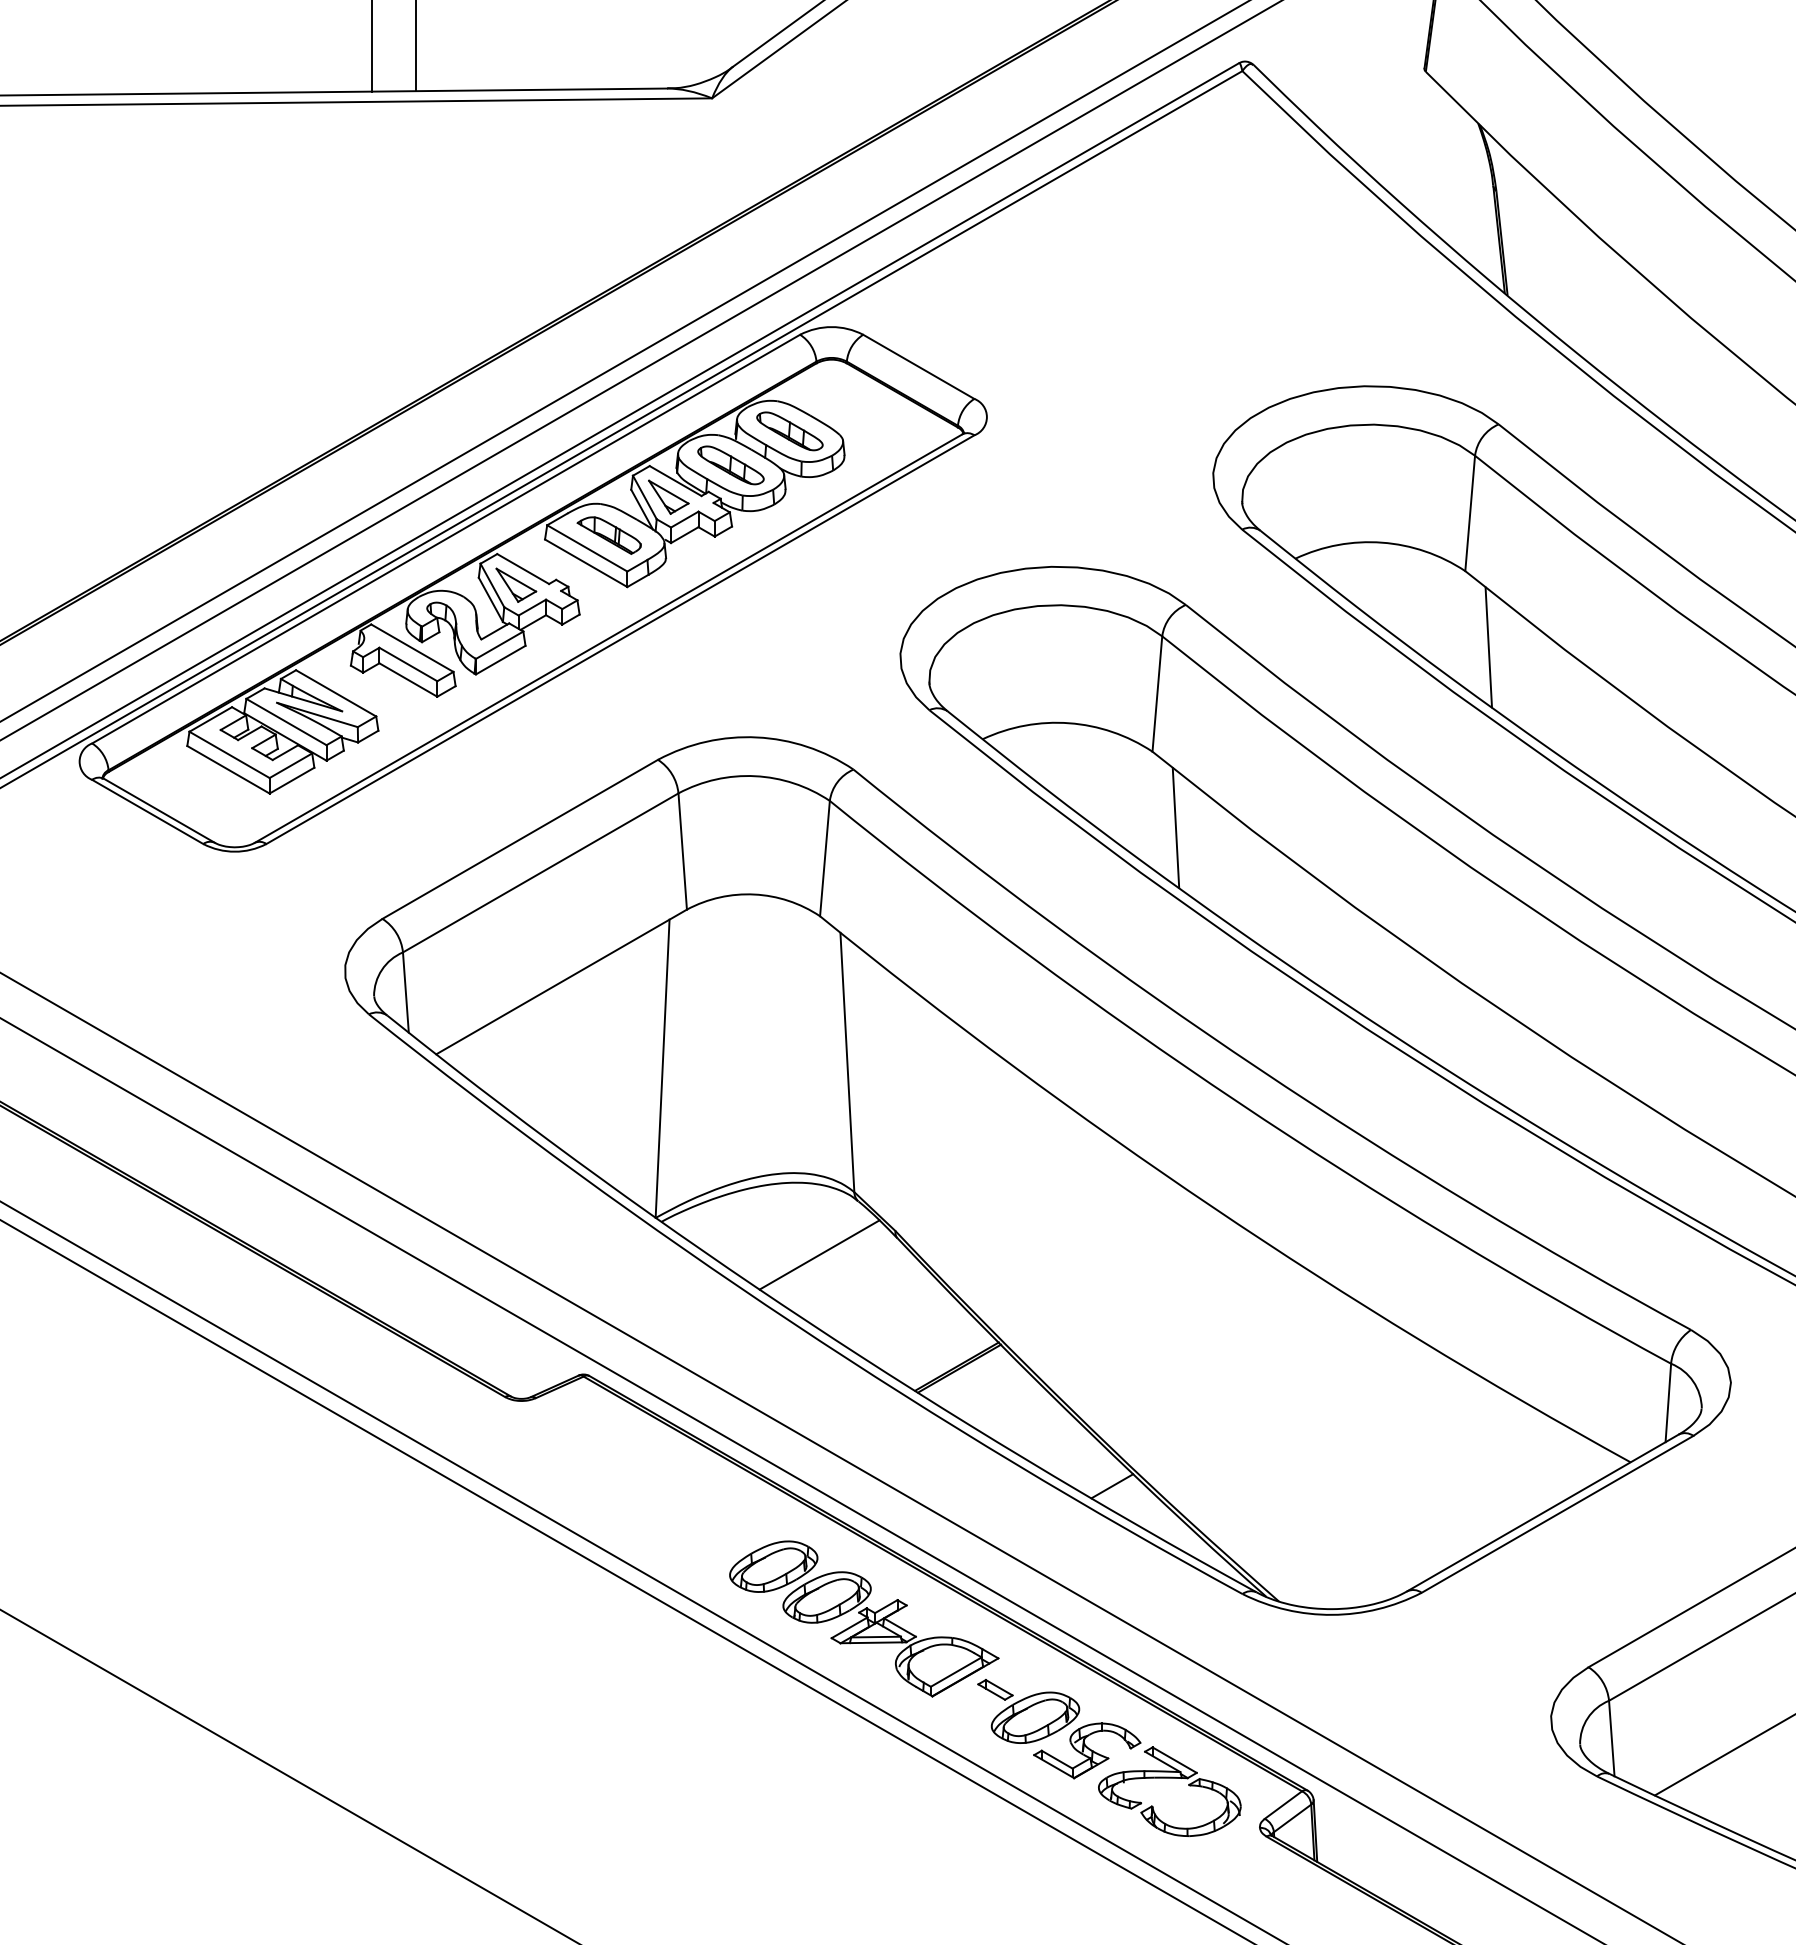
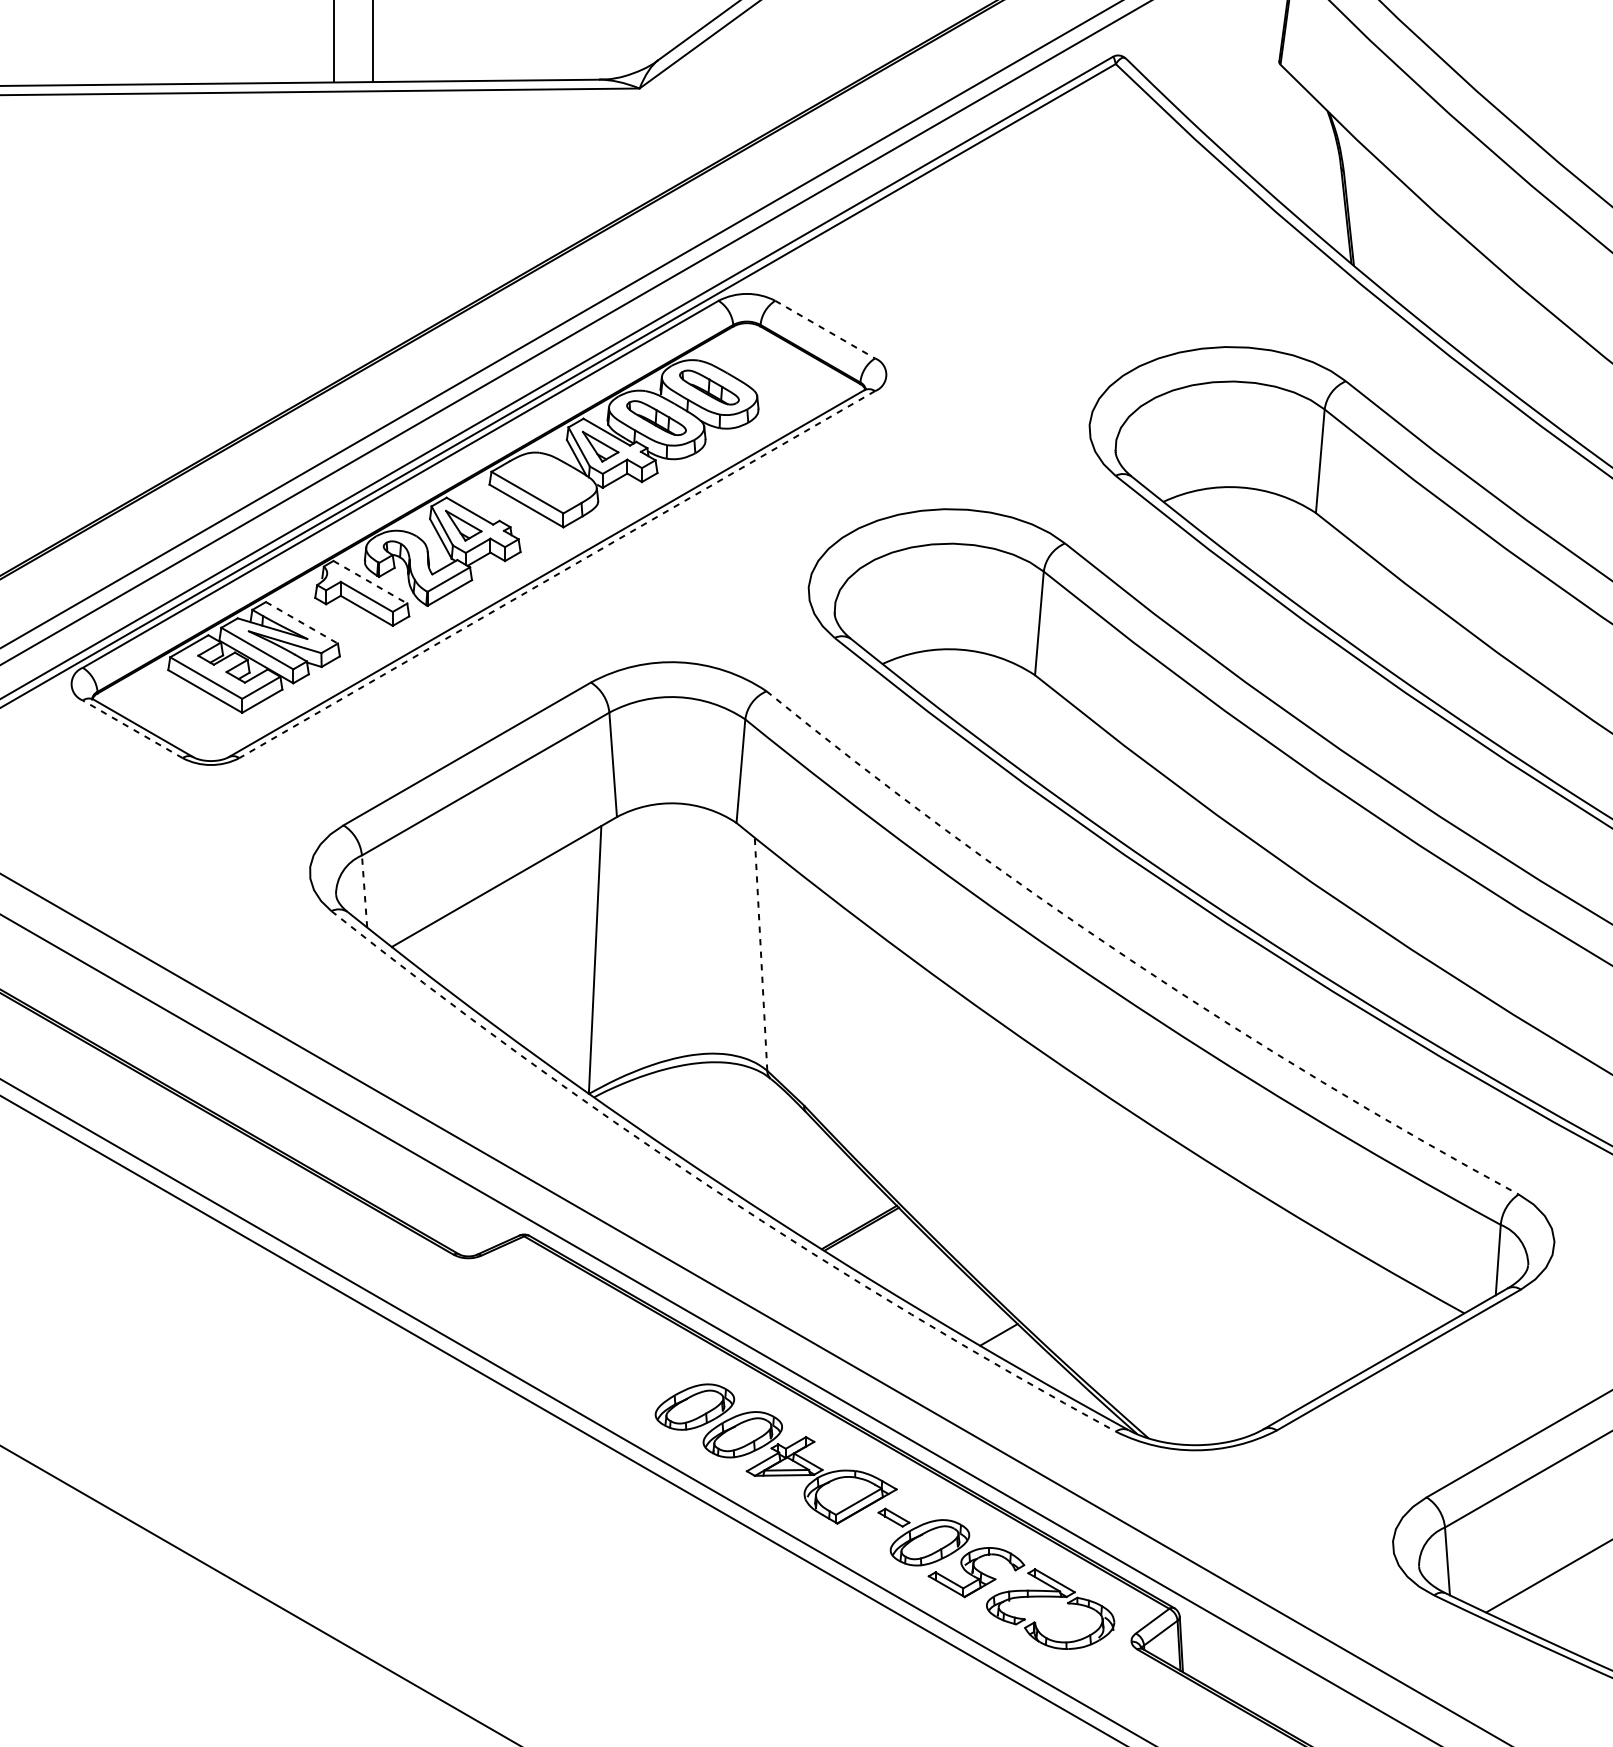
line: (919, 367) -> (825, 330), solid -> dashed
part: (608, 535) -> (546, 481), removed
line: (620, 639) -> (557, 574), solid -> dashed
line: (1488, 647) -> (1336, 581), removed
line: (412, 648) -> (370, 582), solid -> dashed
line: (336, 693) -> (302, 622), solid -> dashed
line: (147, 811) -> (132, 728), solid -> dashed
line: (1175, 828) -> (1055, 744), removed
line: (405, 992) -> (364, 891), solid -> dashed
line: (847, 1062) -> (761, 954), solid -> dashed
arc: (1259, 1069) -> (1131, 960), solid -> dashed
line: (819, 1254) -> (736, 1126), removed
arc: (793, 1323) -> (712, 1188), solid -> dashed

